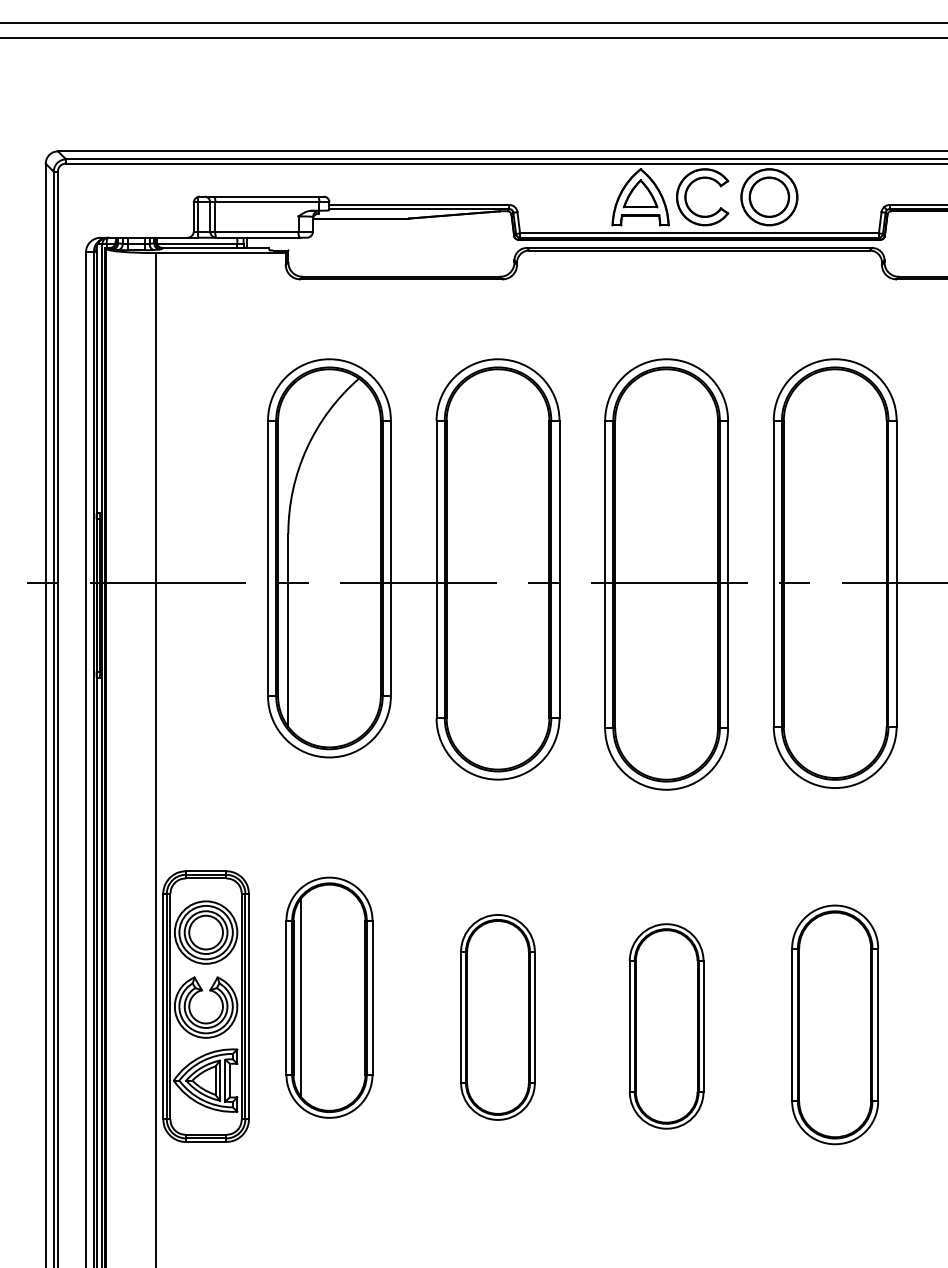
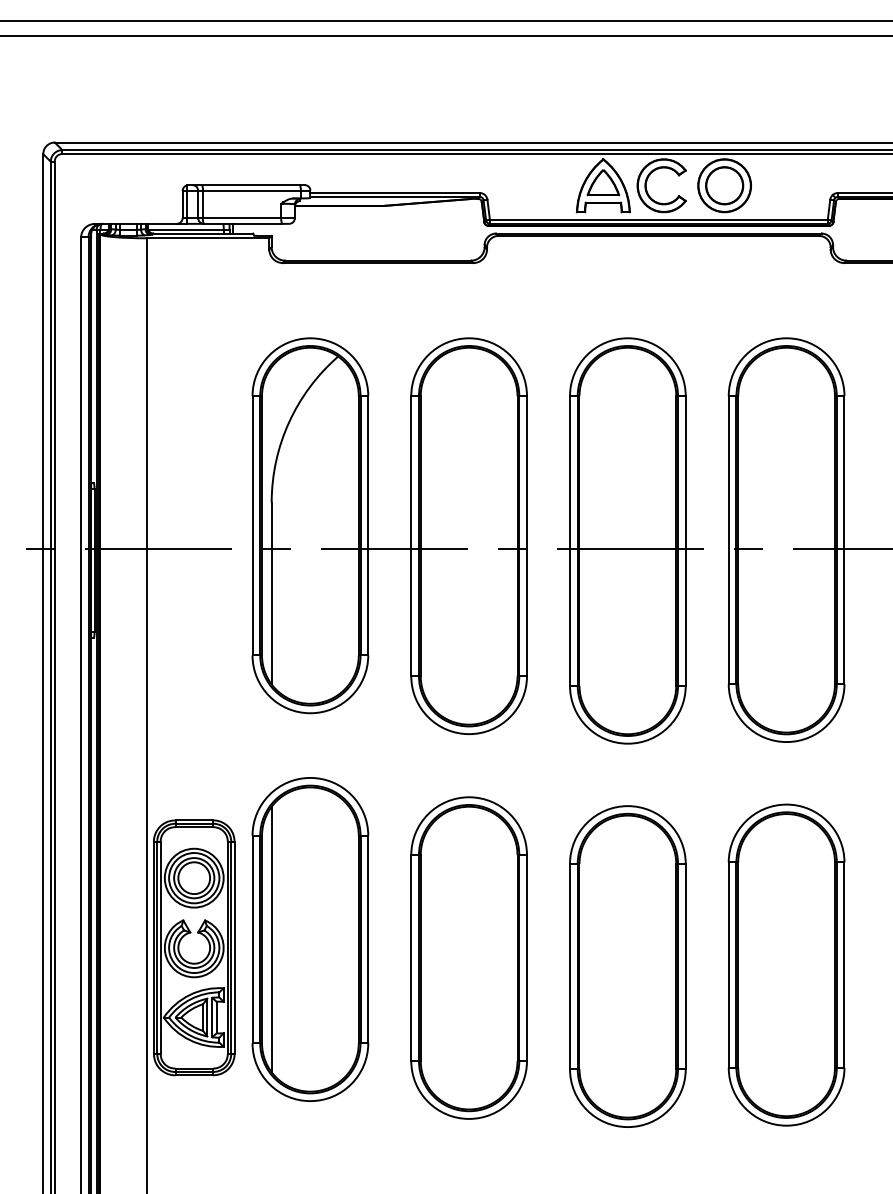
part: (329, 997) -> (310, 939), size x1.43
part: (497, 1016) -> (468, 957), size x1.67
part: (835, 1024) -> (786, 964), size x1.43
part: (666, 1026) -> (627, 966), size x1.67

